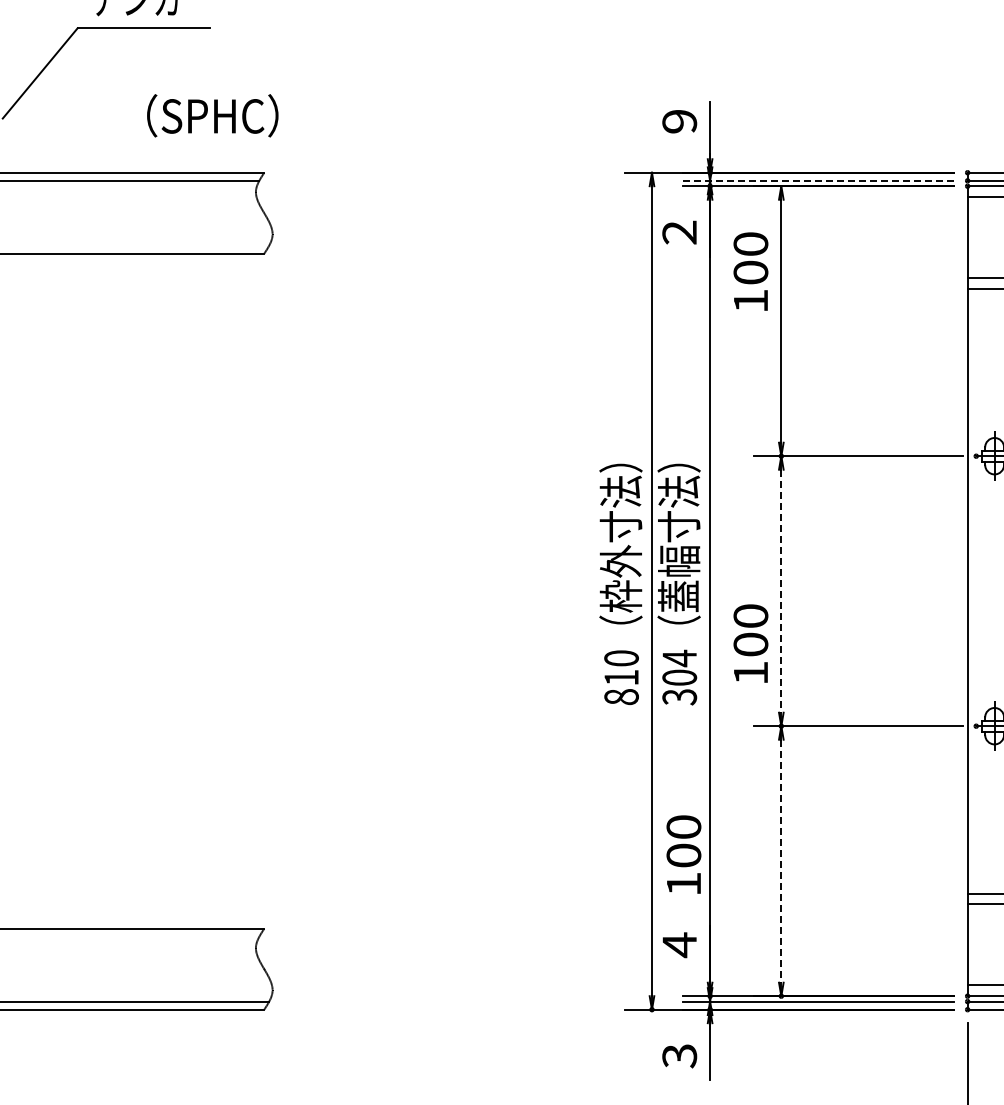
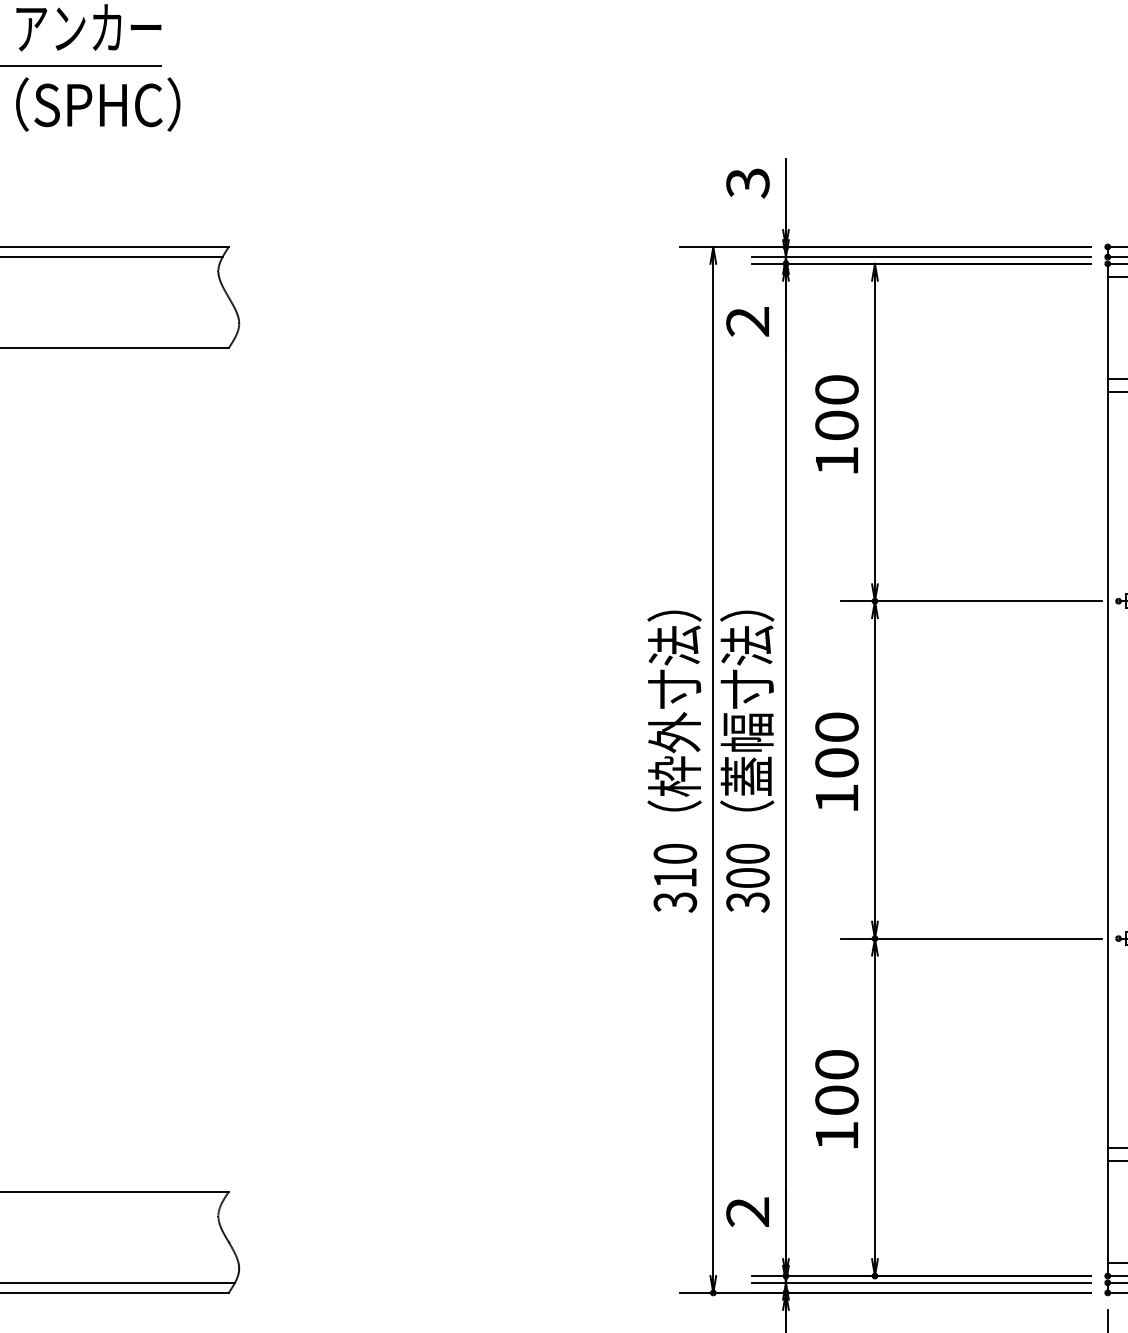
text: (212, 115) -> (97, 104), moved
text: (679, 121) -> (747, 182), 9 -> 3
line: (818, 180) -> (921, 256), dashed -> solid
text: (750, 271) -> (836, 424), moved
line: (781, 591) -> (875, 770), dashed -> solid
text: (750, 643) -> (836, 761), moved
text: (679, 658) -> (747, 854), 304 -> 300
text: (621, 697) -> (675, 902), 810 -> 310
text: (683, 854) -> (836, 1098), moved
line: (781, 861) -> (875, 1107), dashed -> solid
text: (679, 945) -> (747, 1212), 4 -> 2

